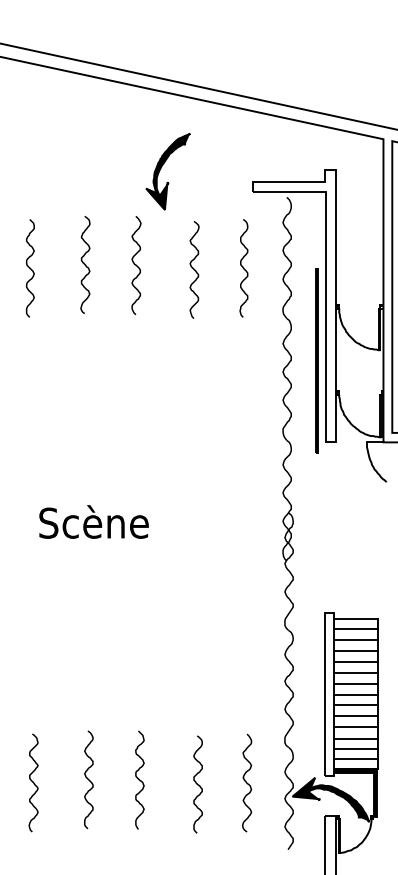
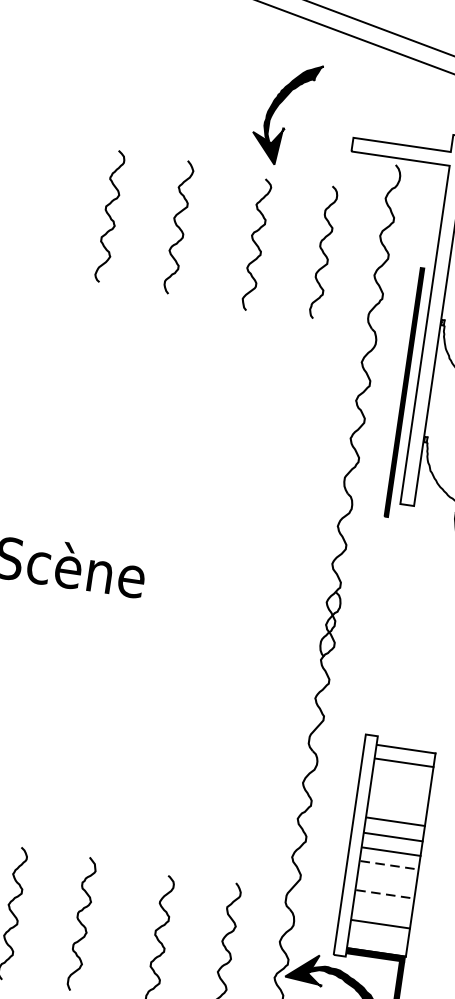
part: (161, 168) -> (277, 107), moved
curve: (30, 268) -> (35, 210), removed
line: (355, 640) -> (401, 777), removed
line: (355, 651) -> (399, 792), removed
line: (355, 662) -> (396, 807), removed
line: (356, 705) -> (389, 865), solid -> dashed
line: (355, 715) -> (386, 879), removed
line: (356, 726) -> (385, 894), solid -> dashed
line: (355, 738) -> (381, 910), removed
line: (355, 758) -> (377, 937), removed

